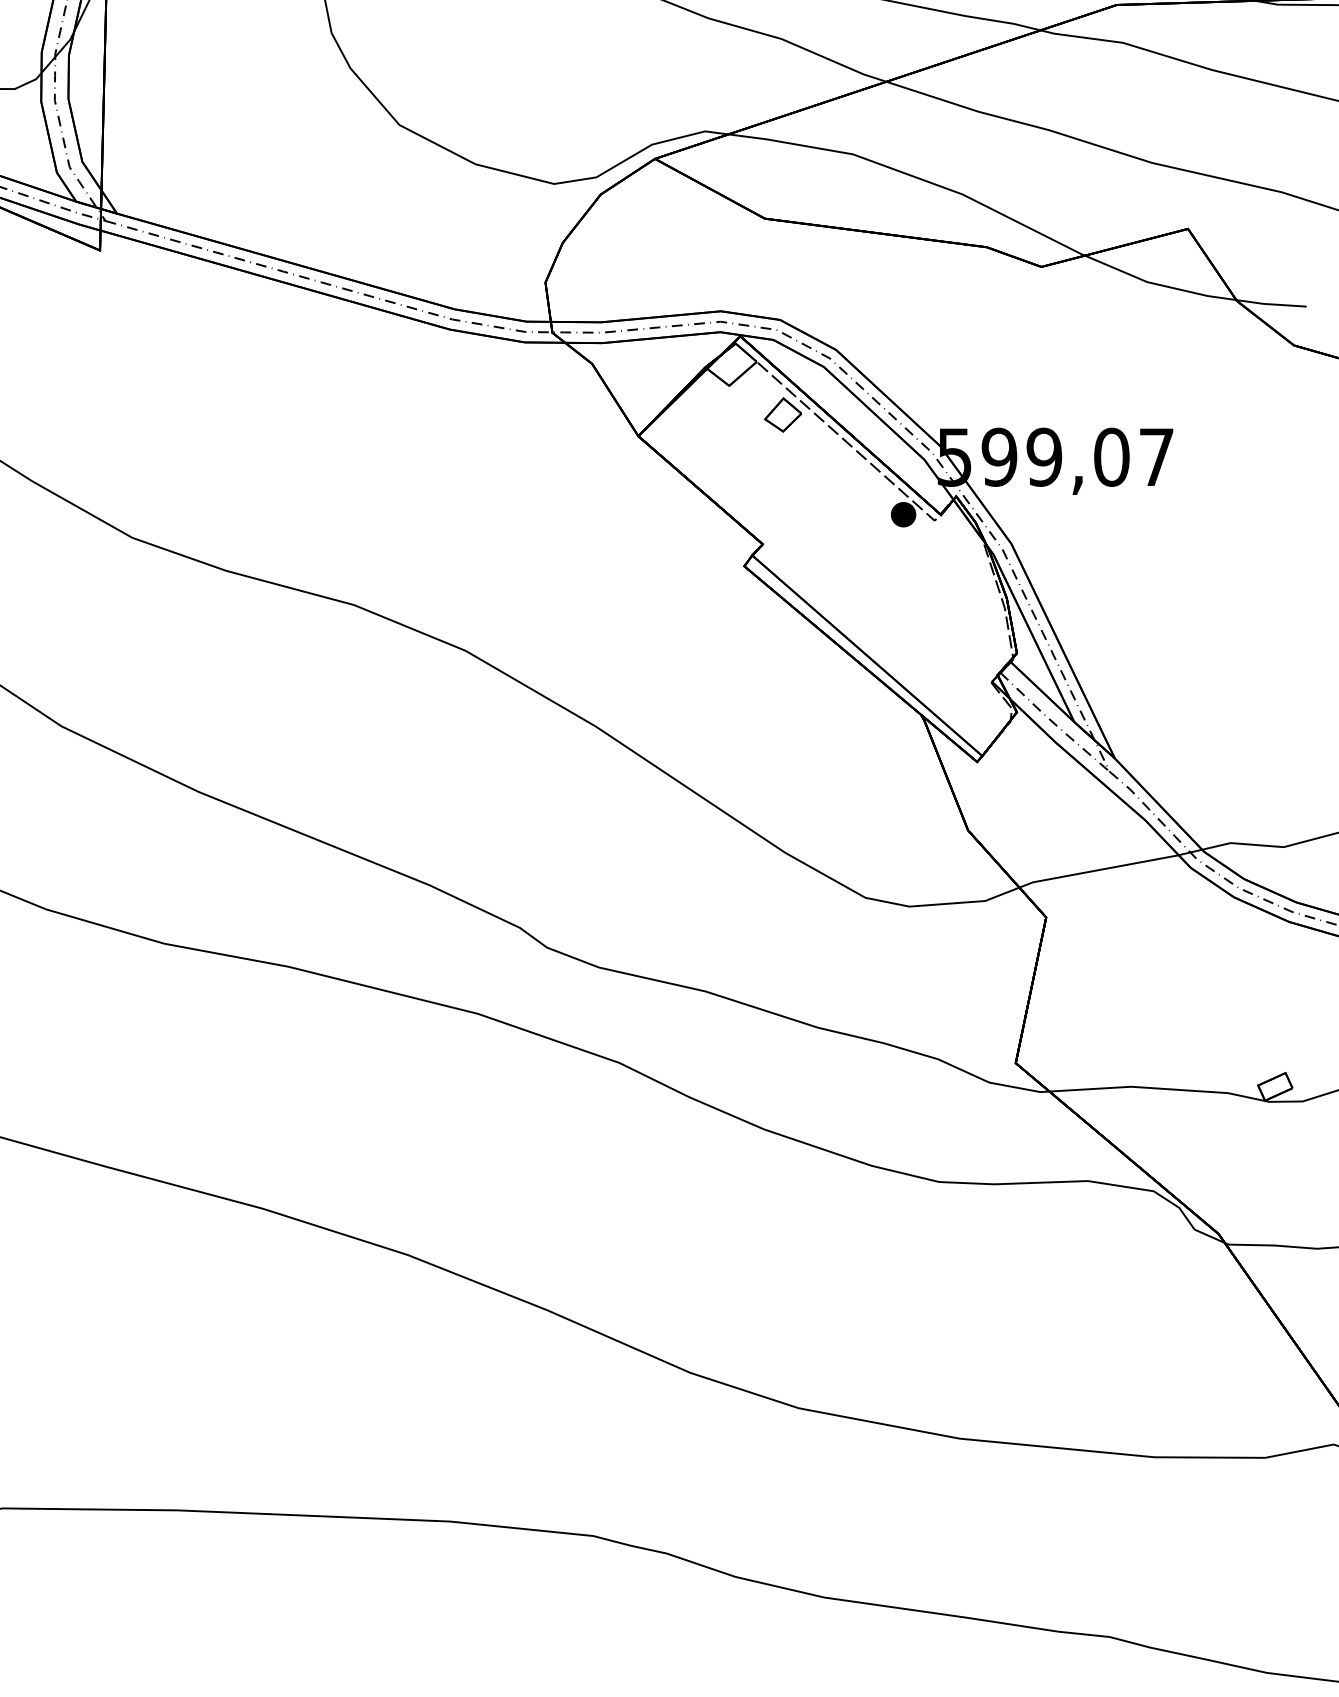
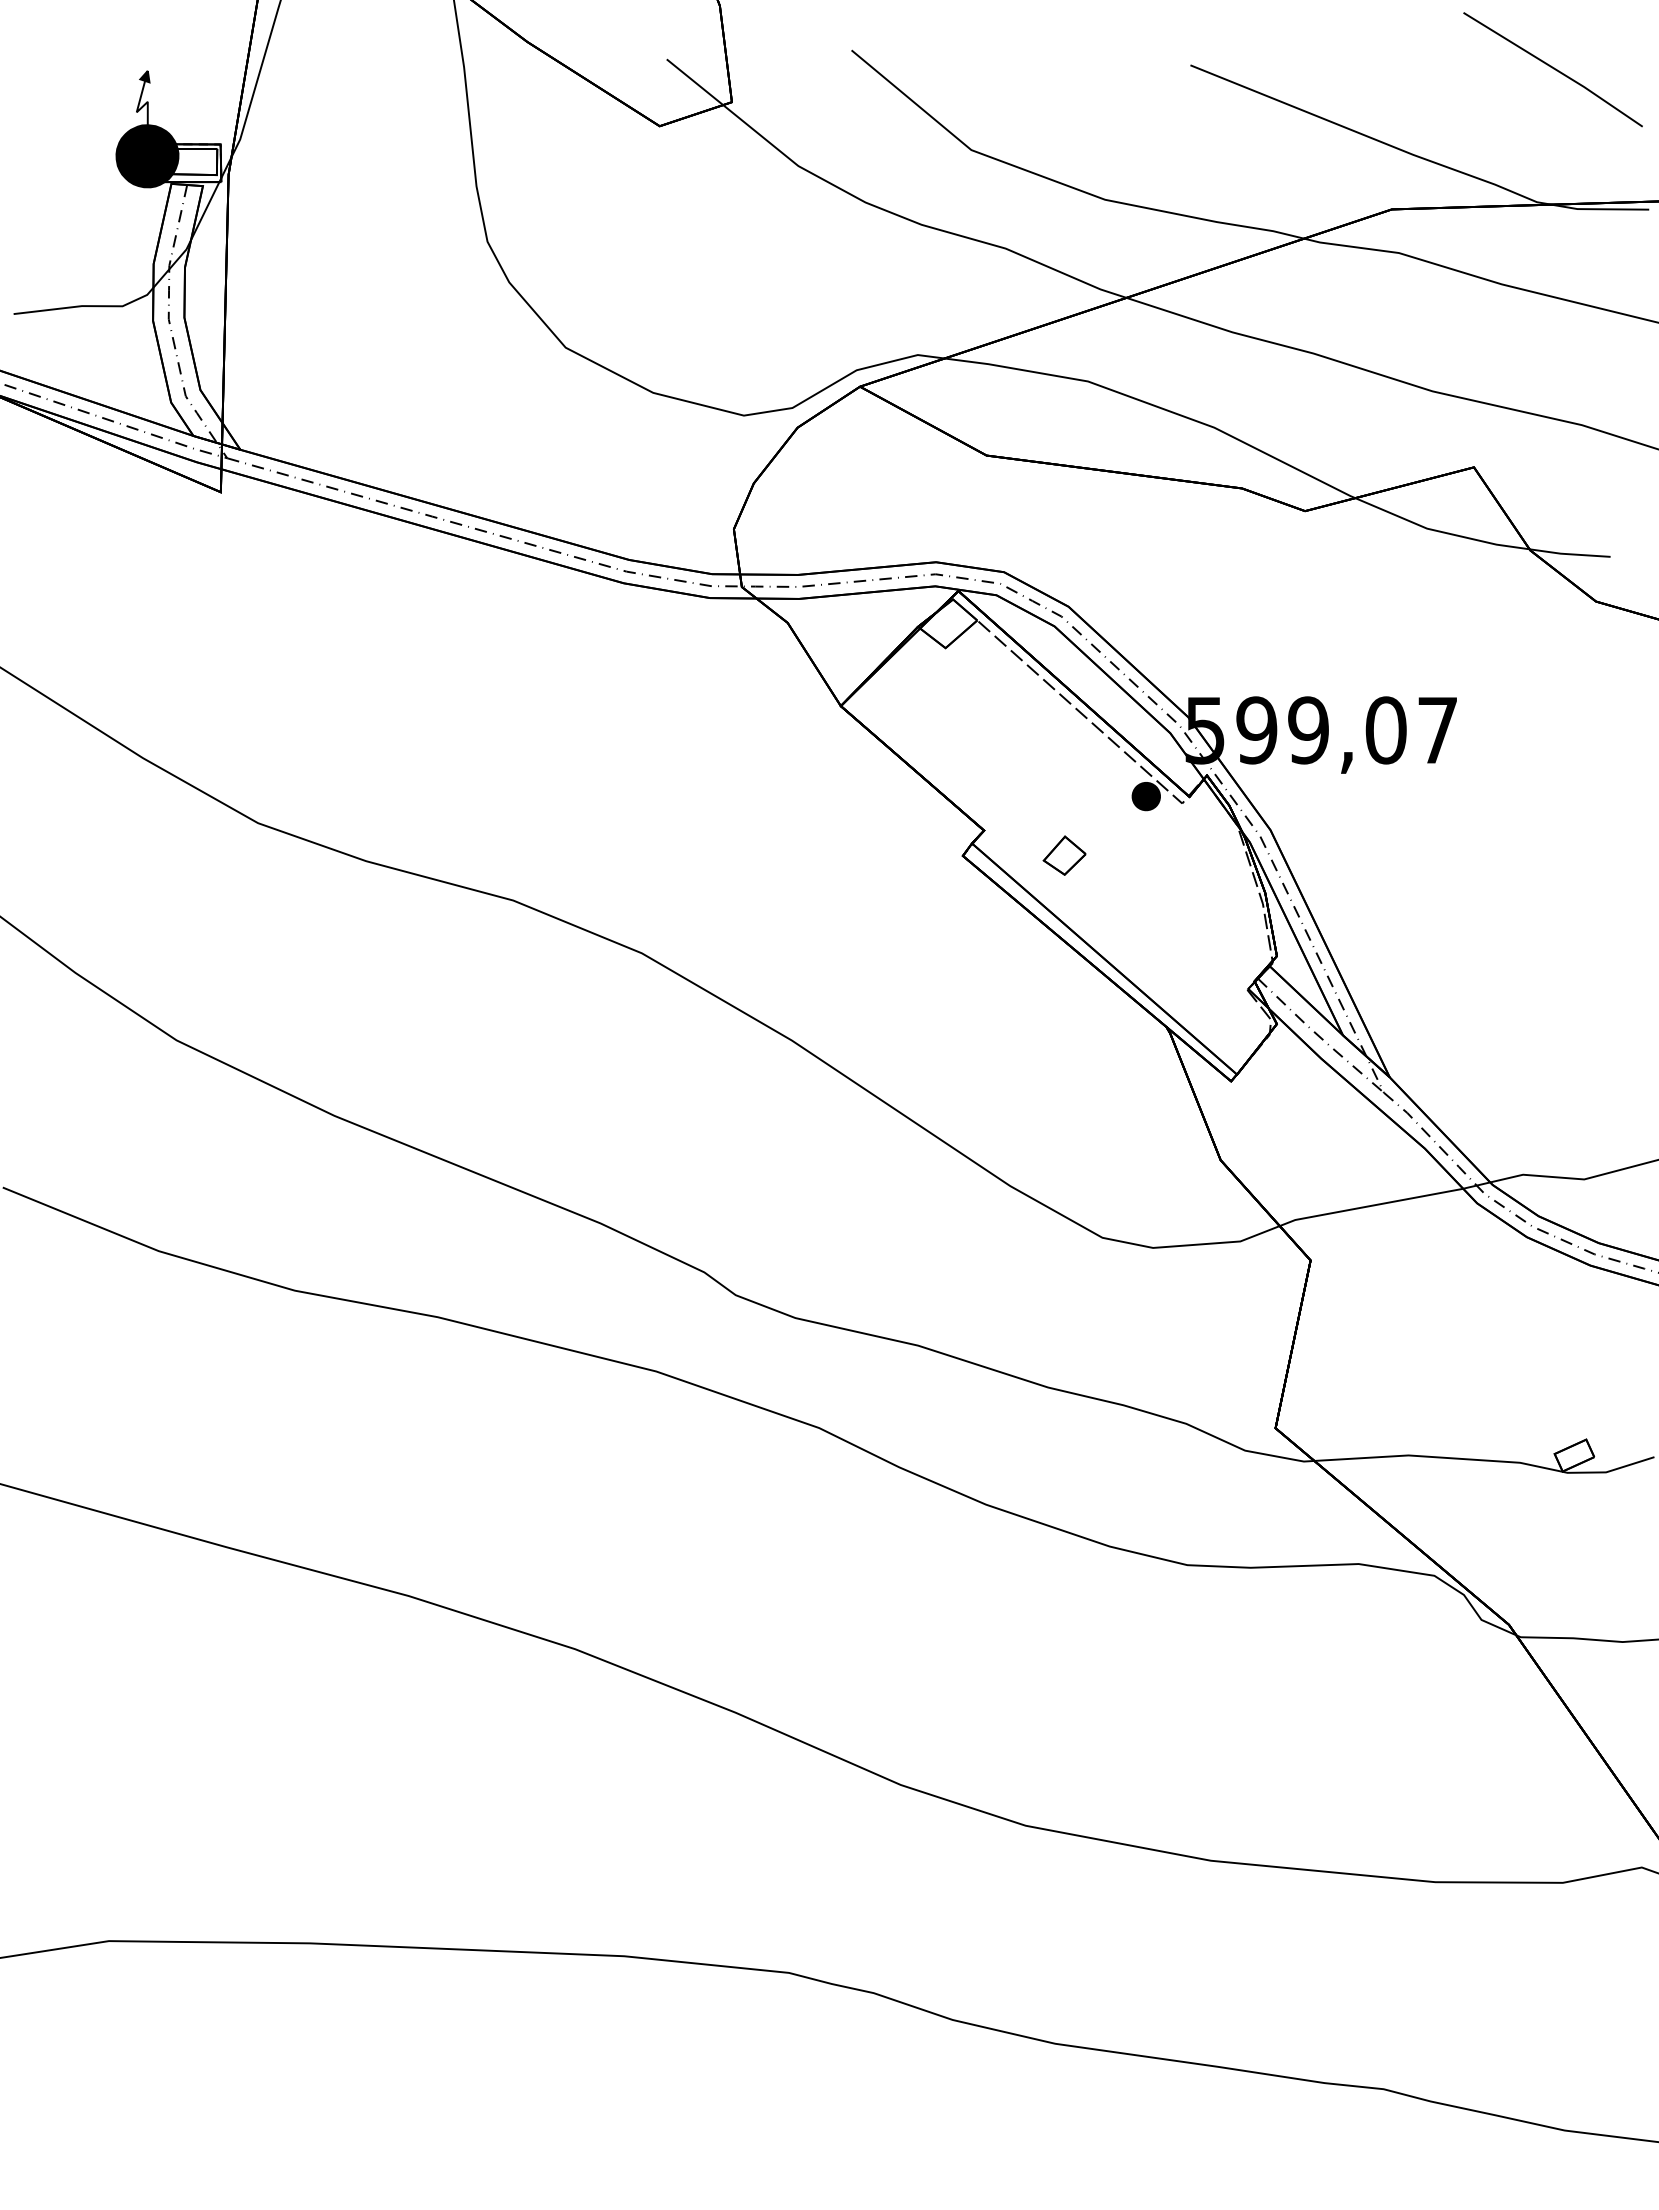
part: (783, 414) -> (1064, 855), moved

